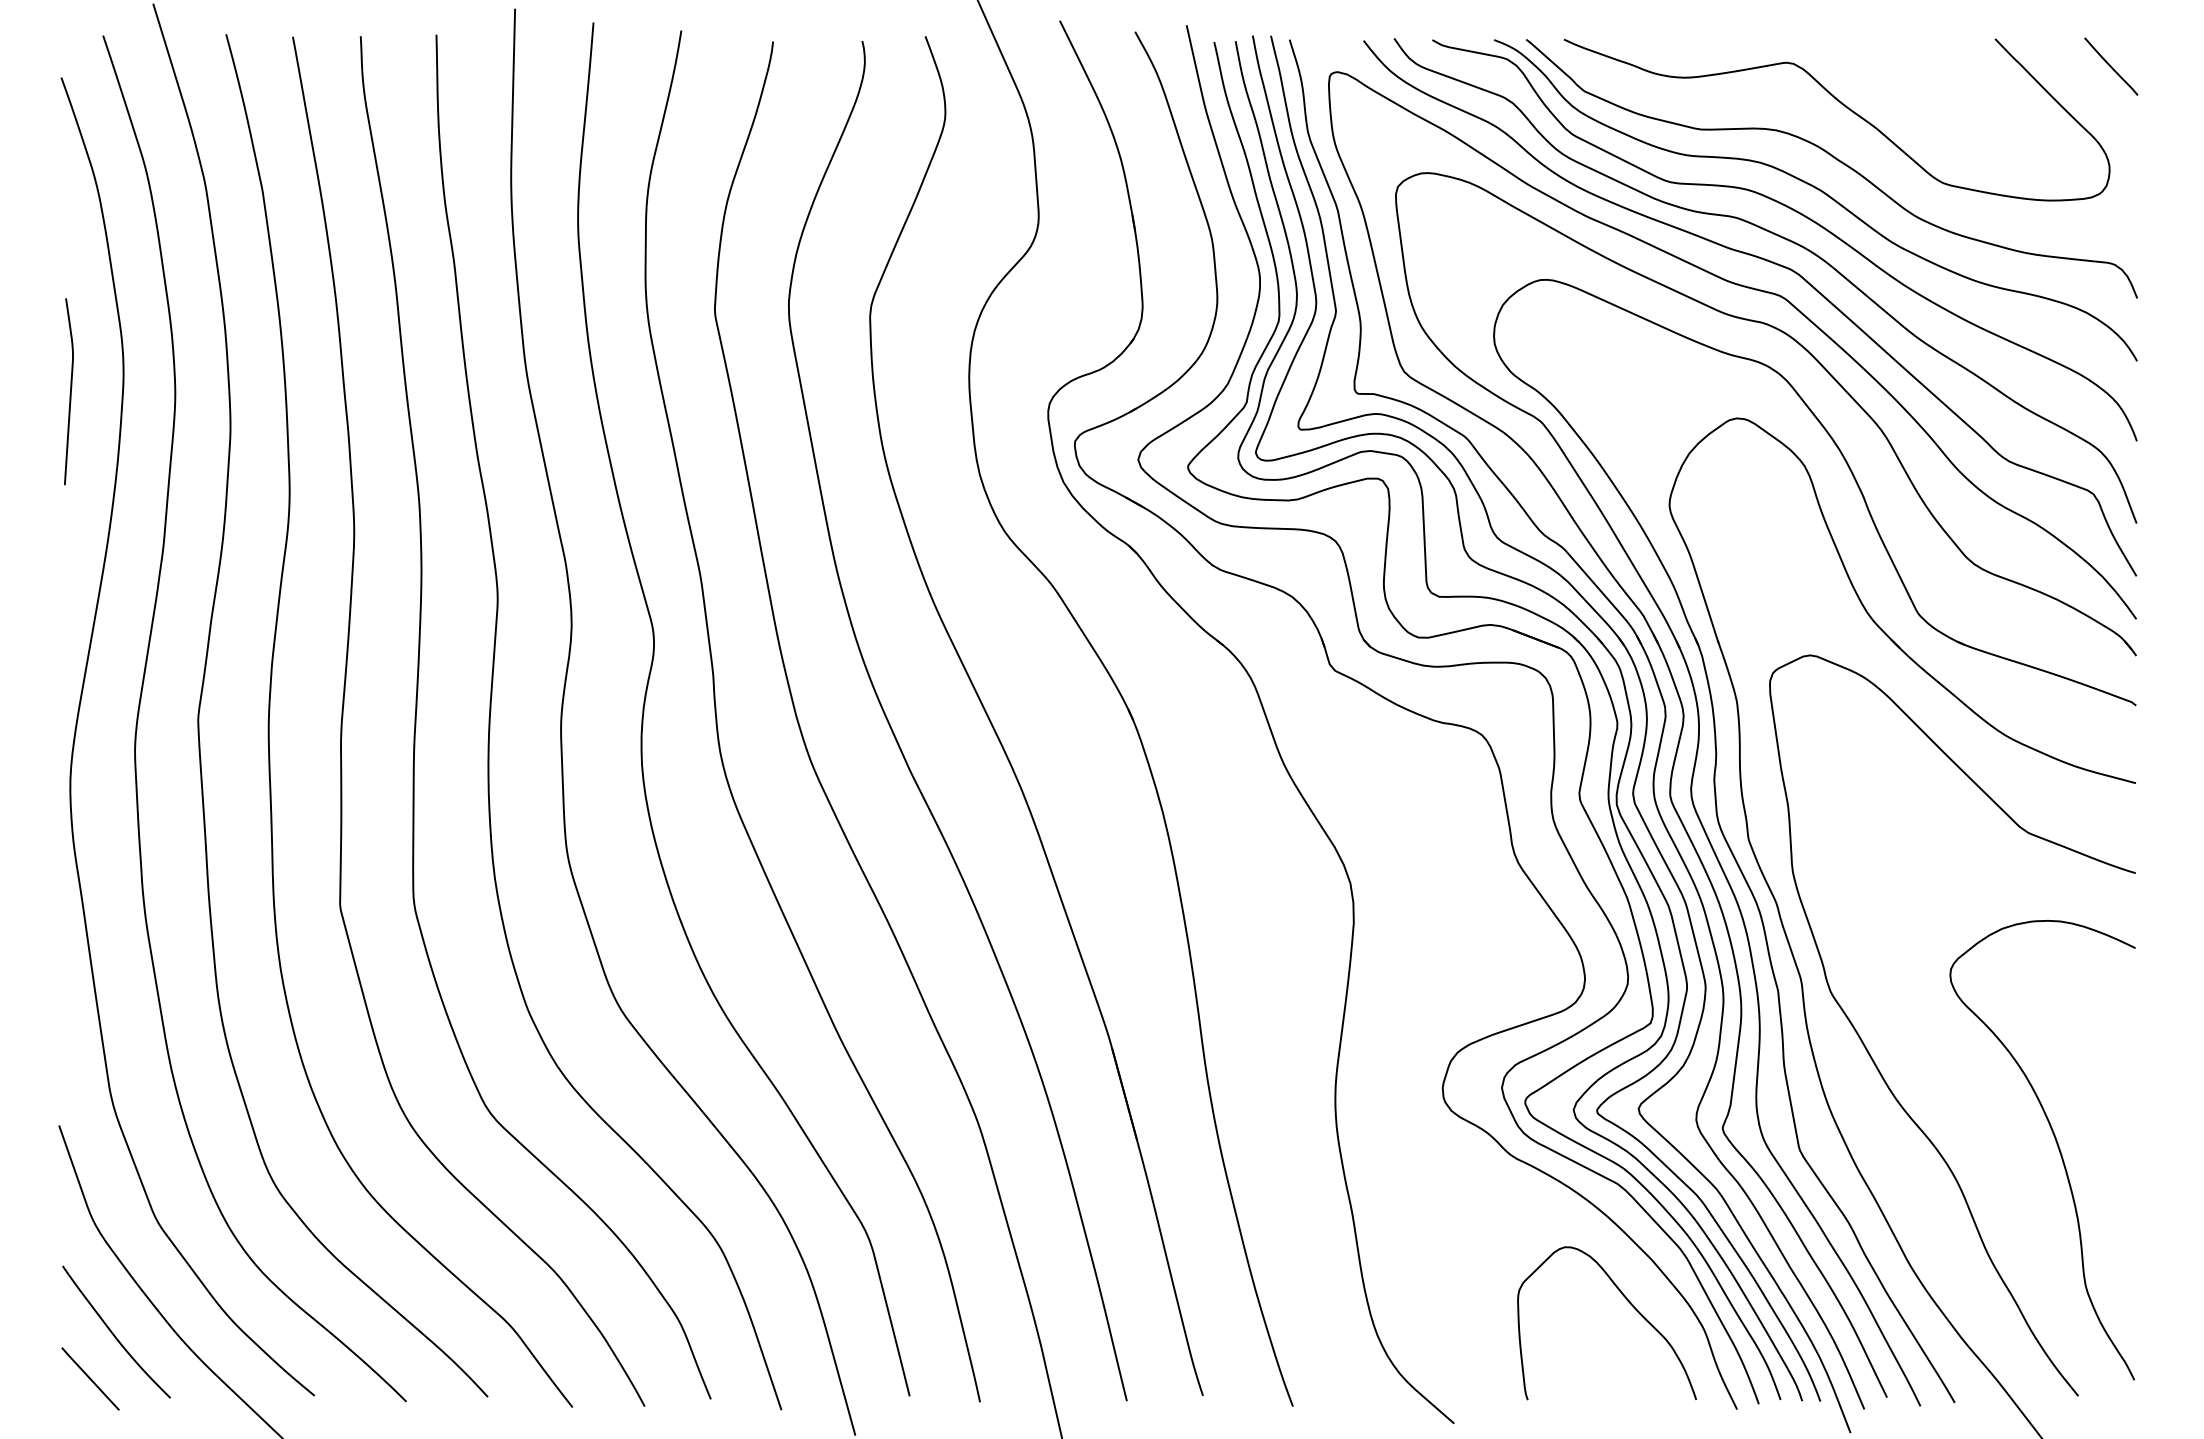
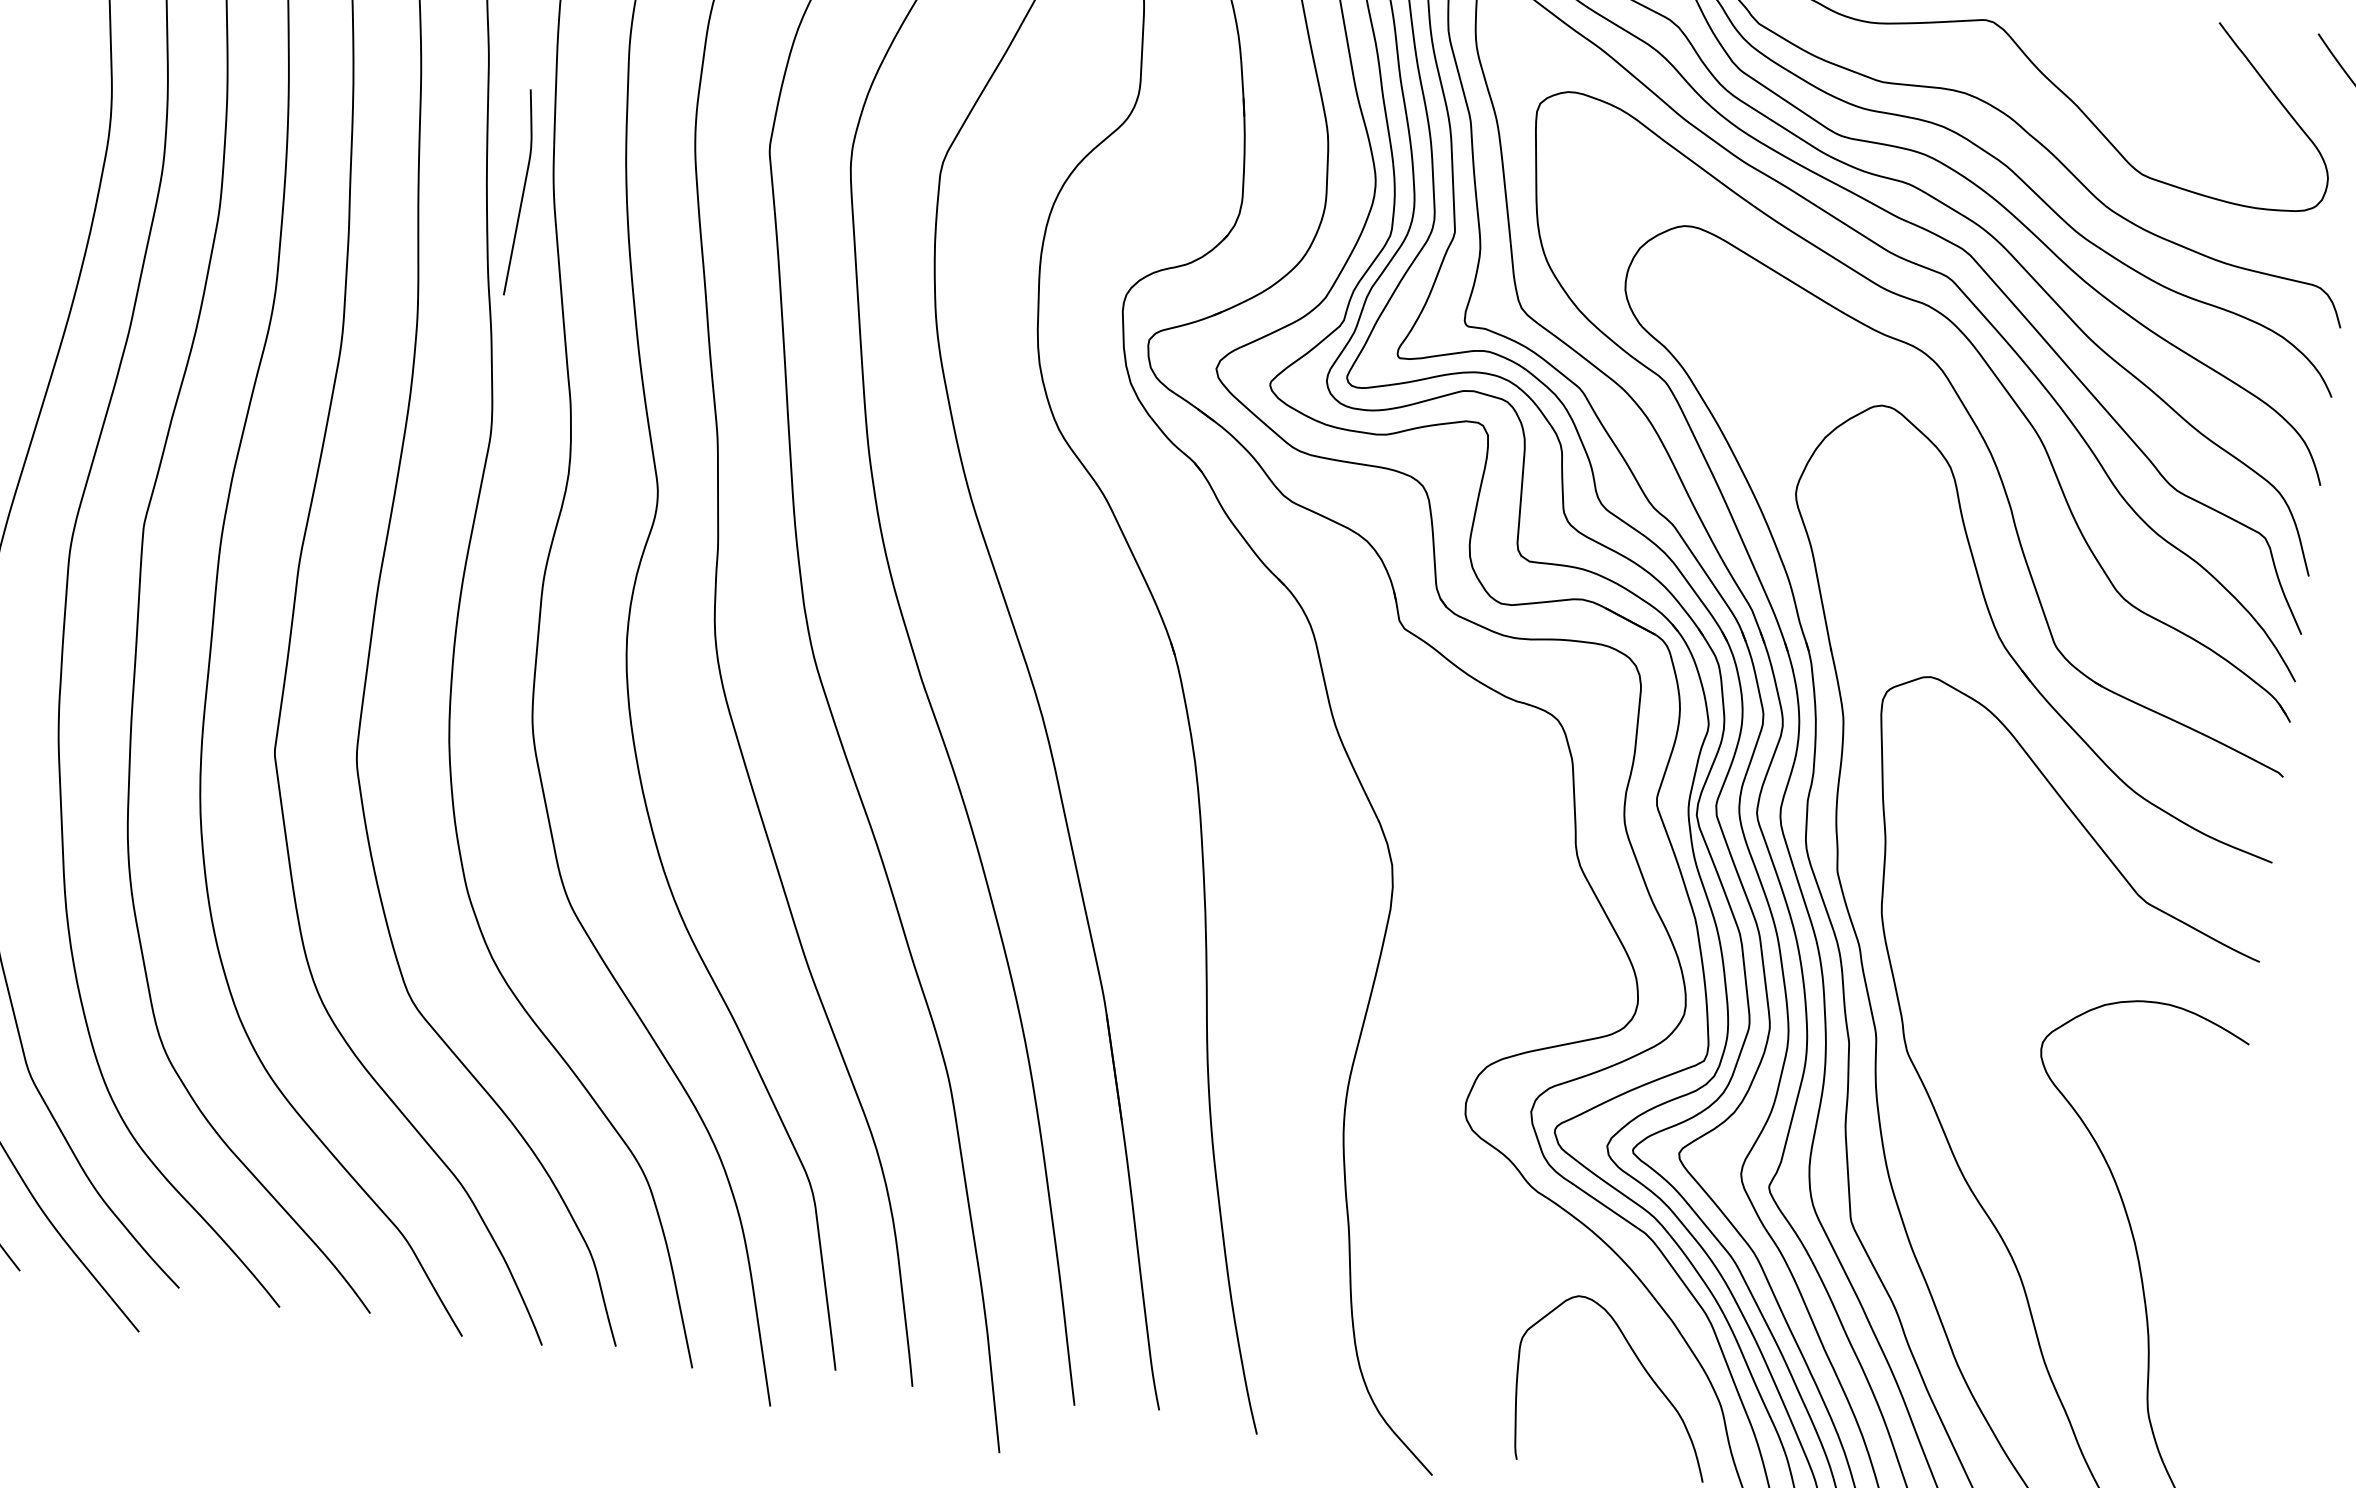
curve: (70, 391) -> (522, 192), moved

